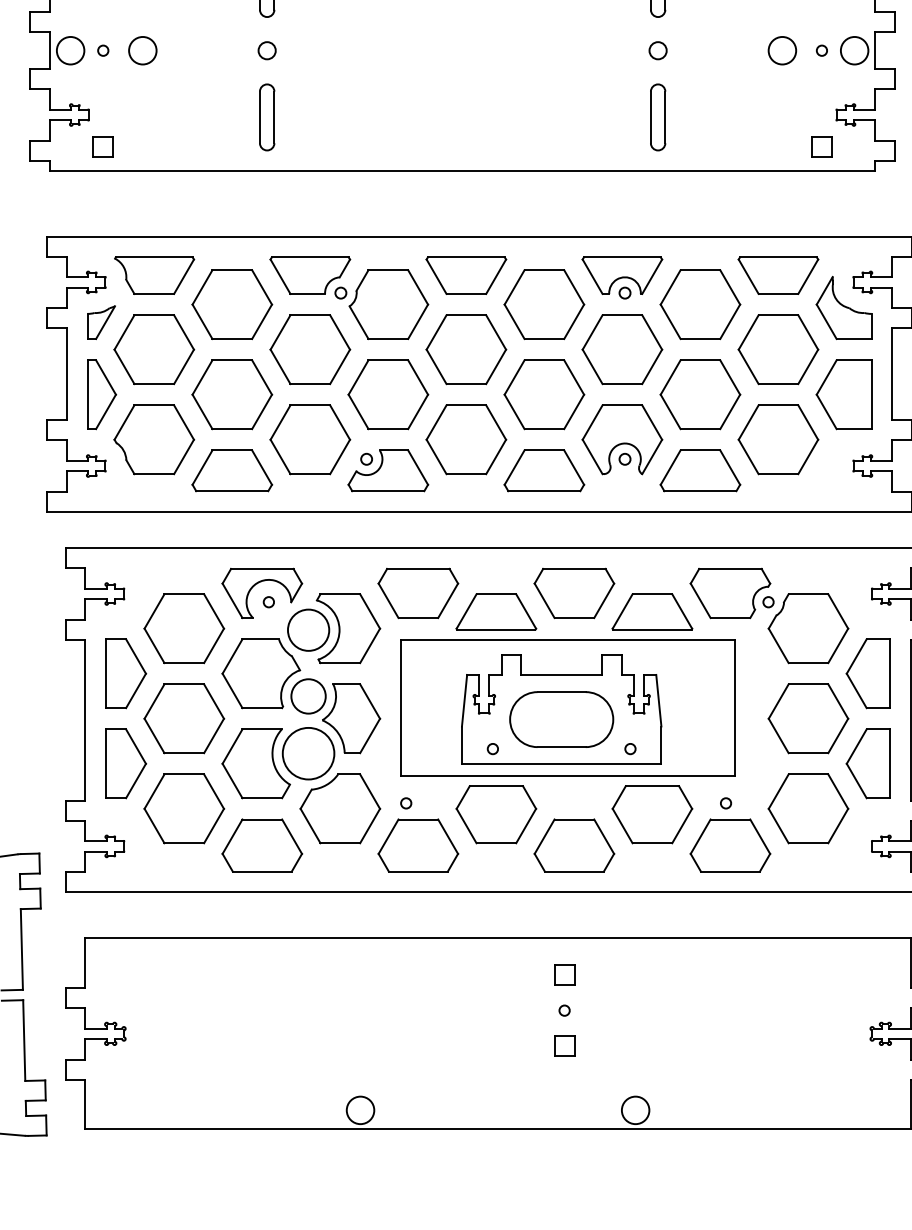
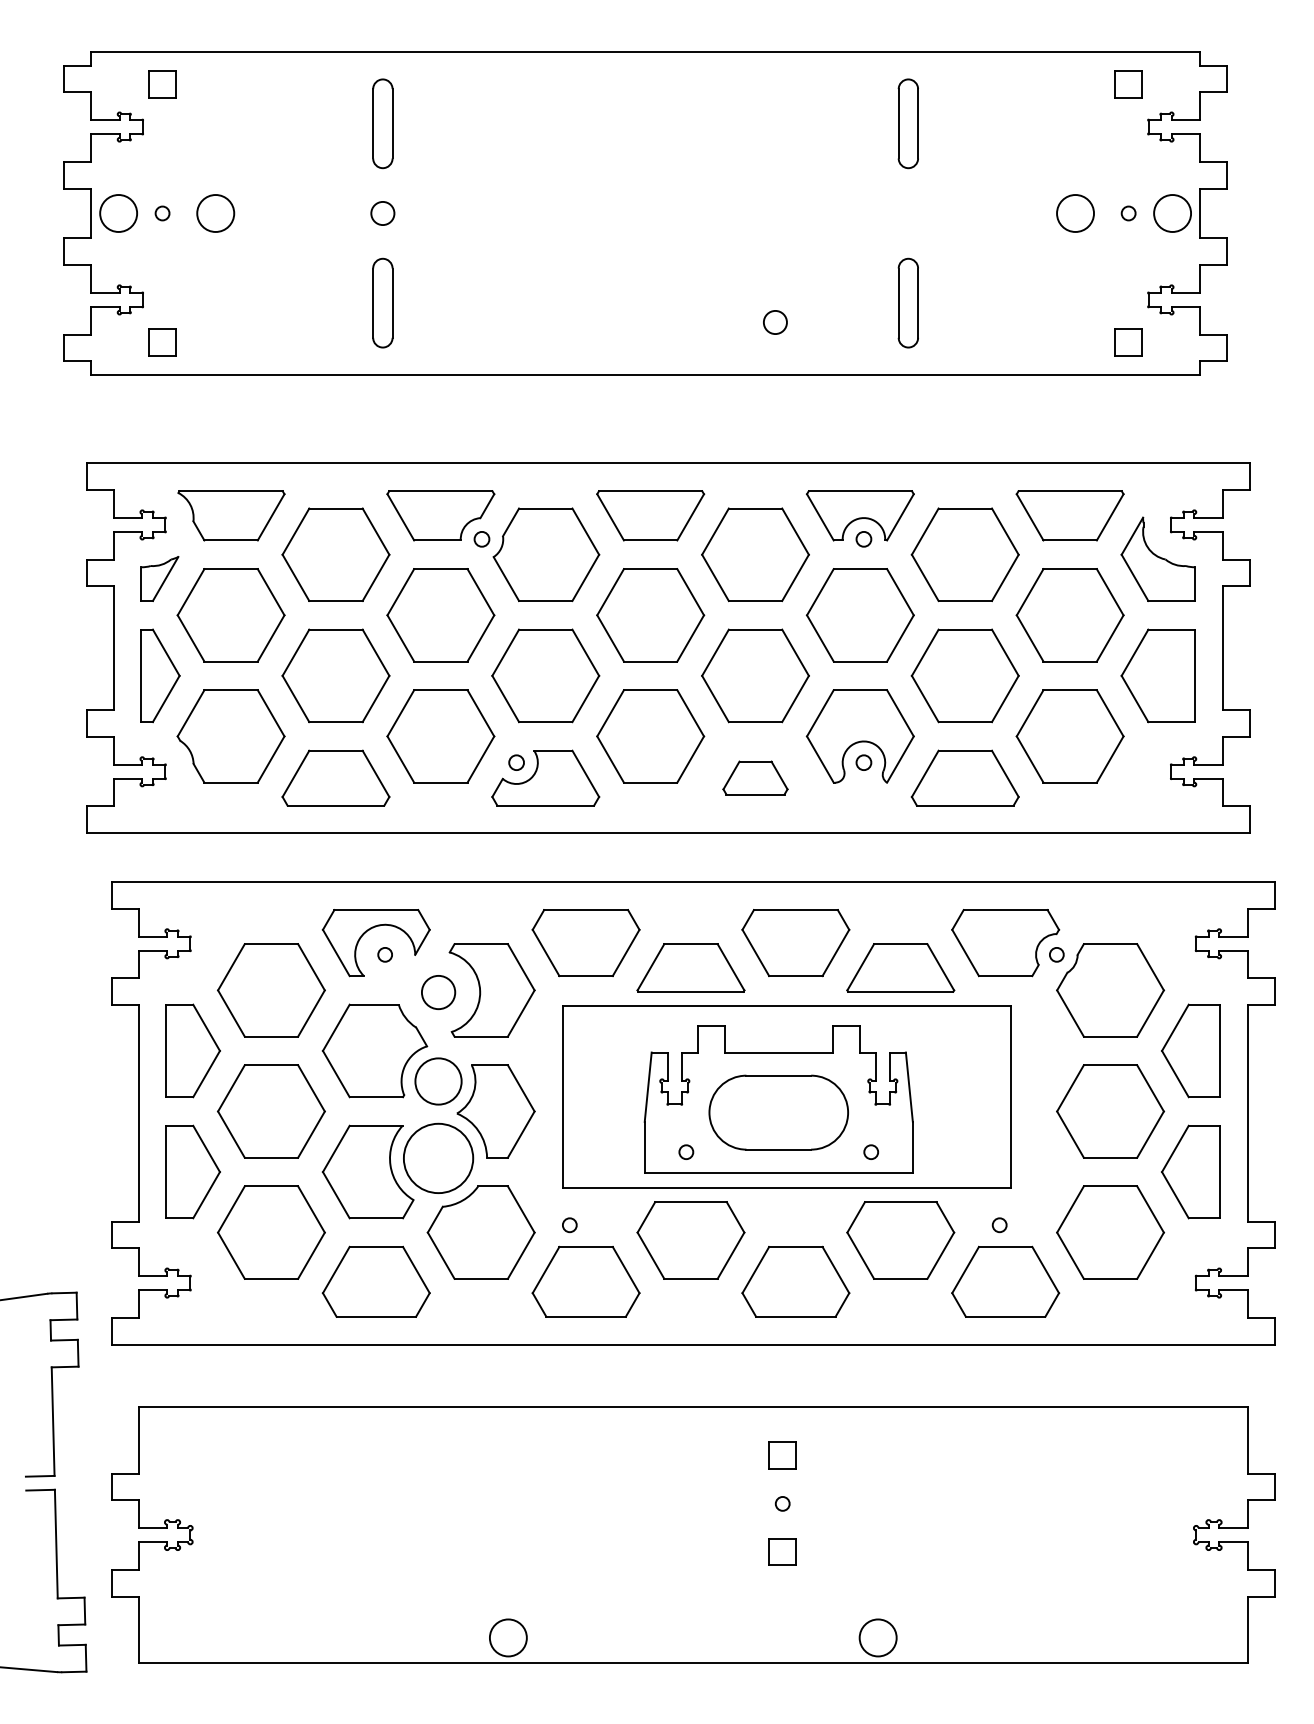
circle: (658, 50) -> (775, 322), moved
part: (544, 470) -> (755, 777), size x0.6
circle: (308, 630) -> (438, 992), size x0.6

